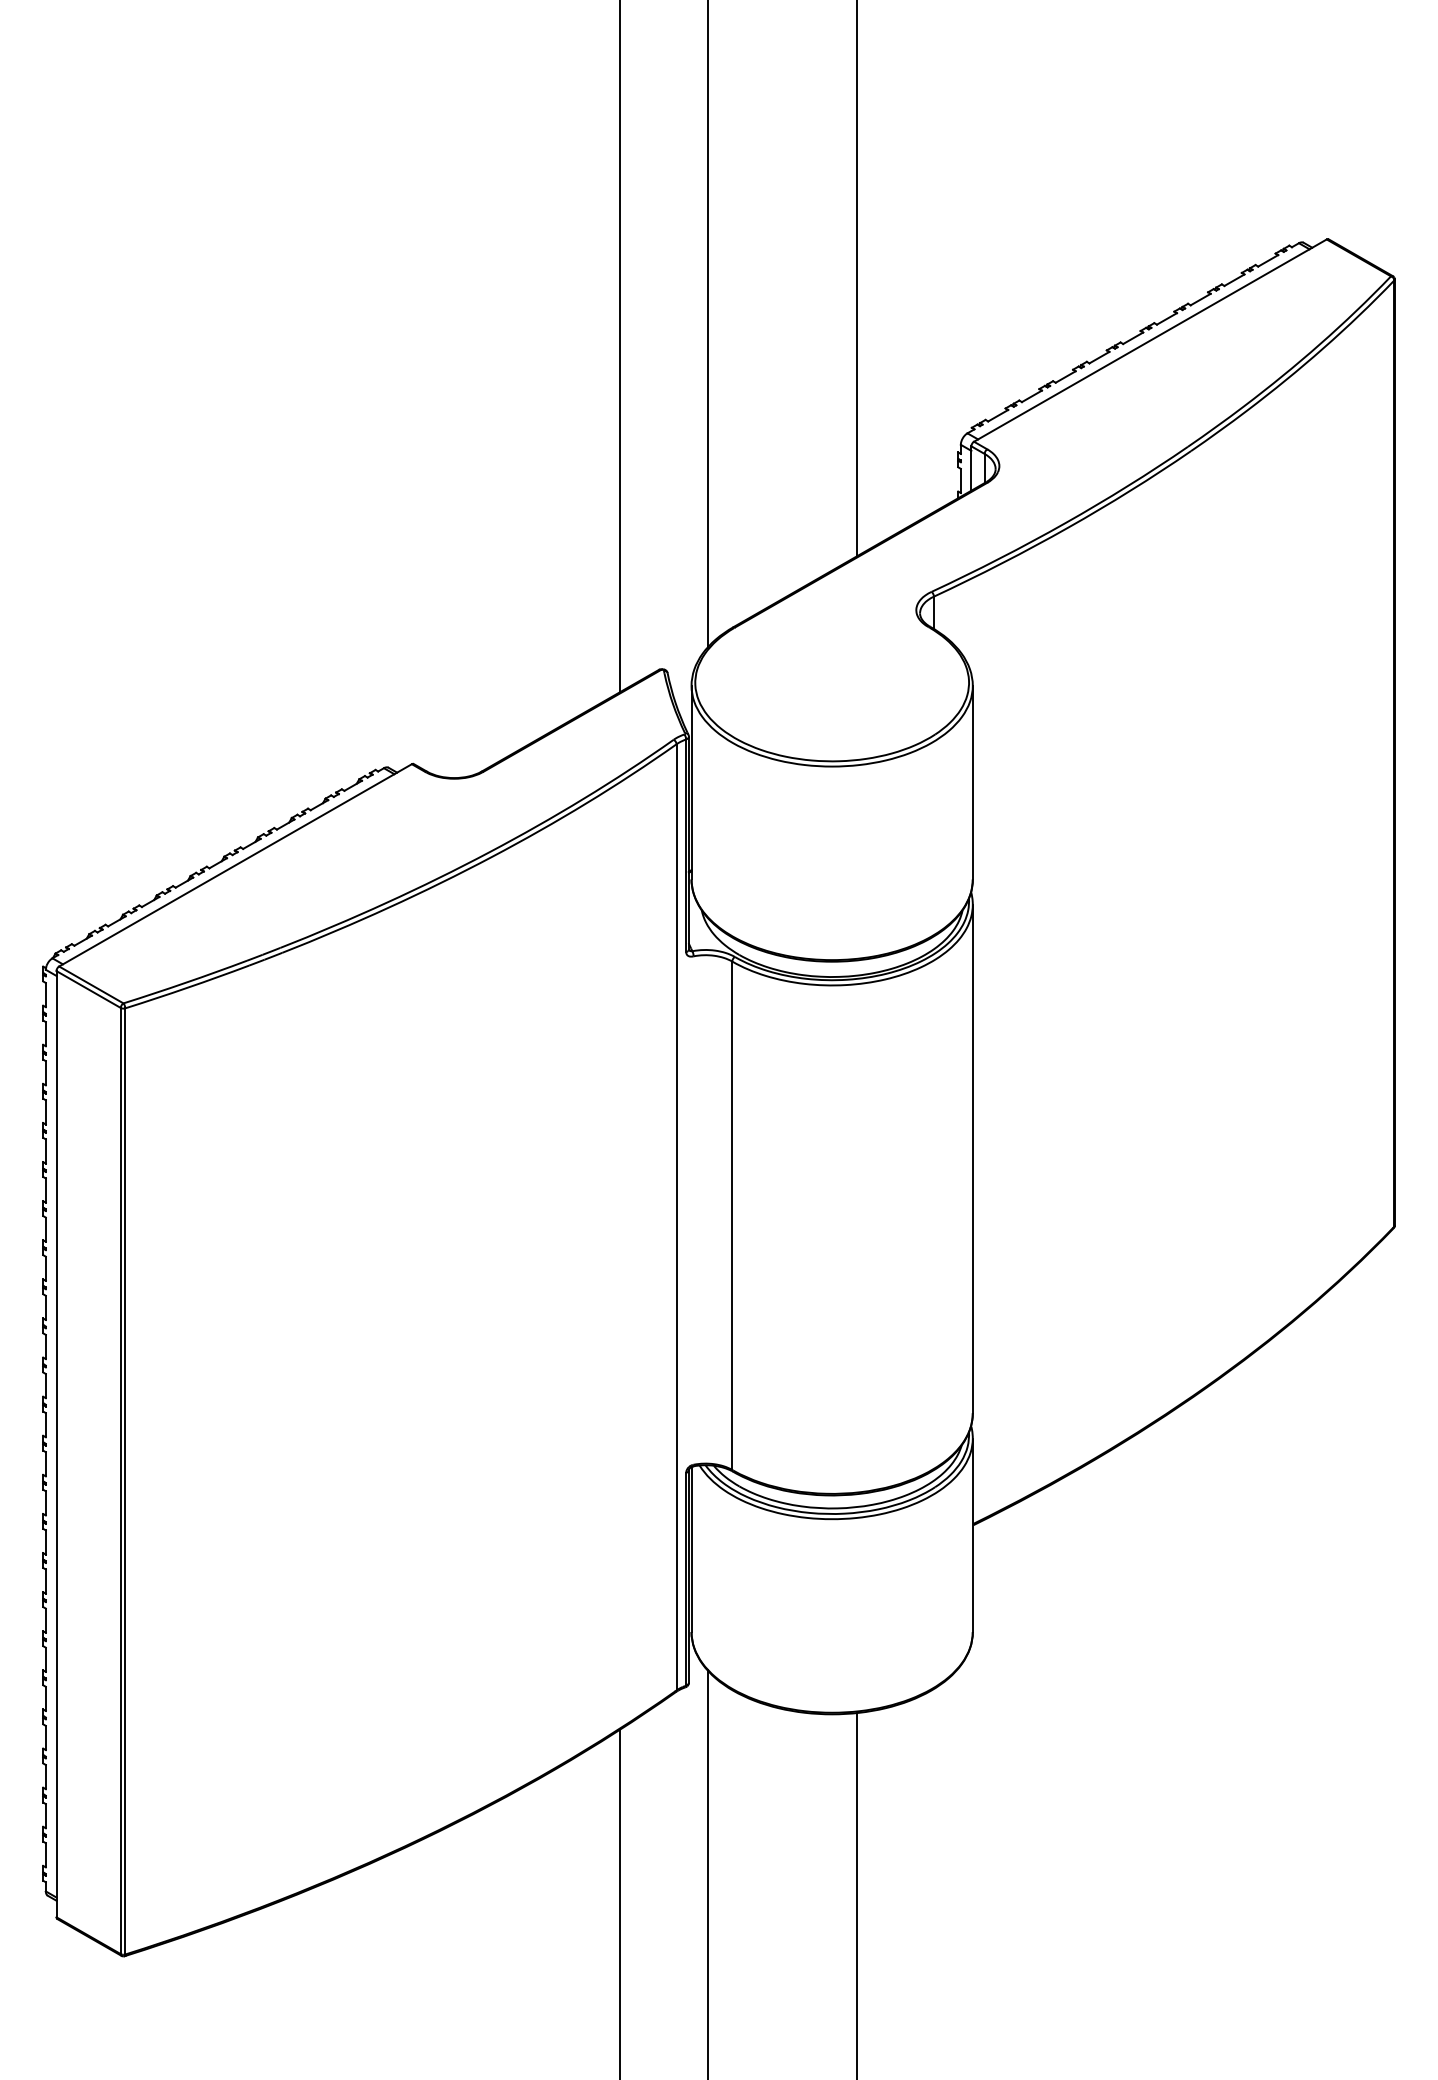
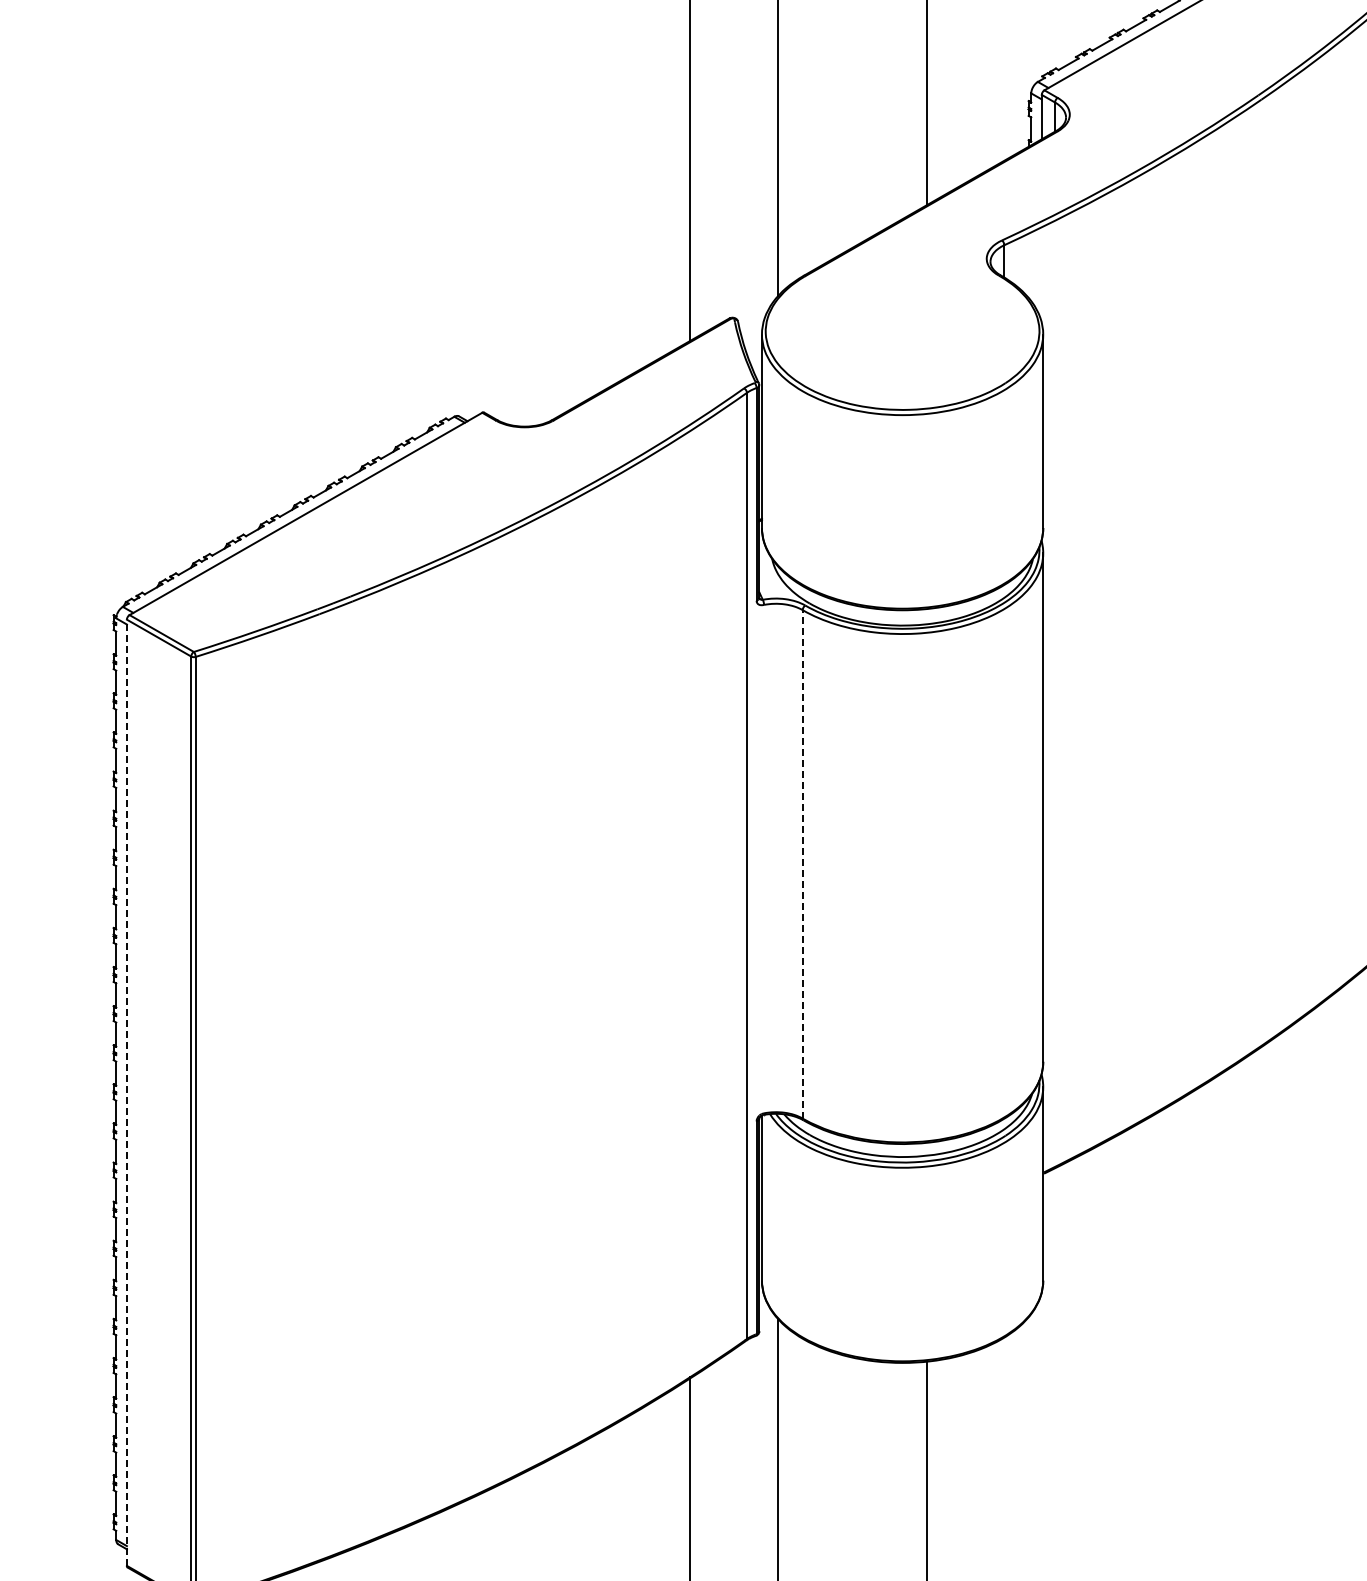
line: (732, 1215) -> (802, 864), solid -> dashed
line: (56, 1443) -> (126, 1092), solid -> dashed

